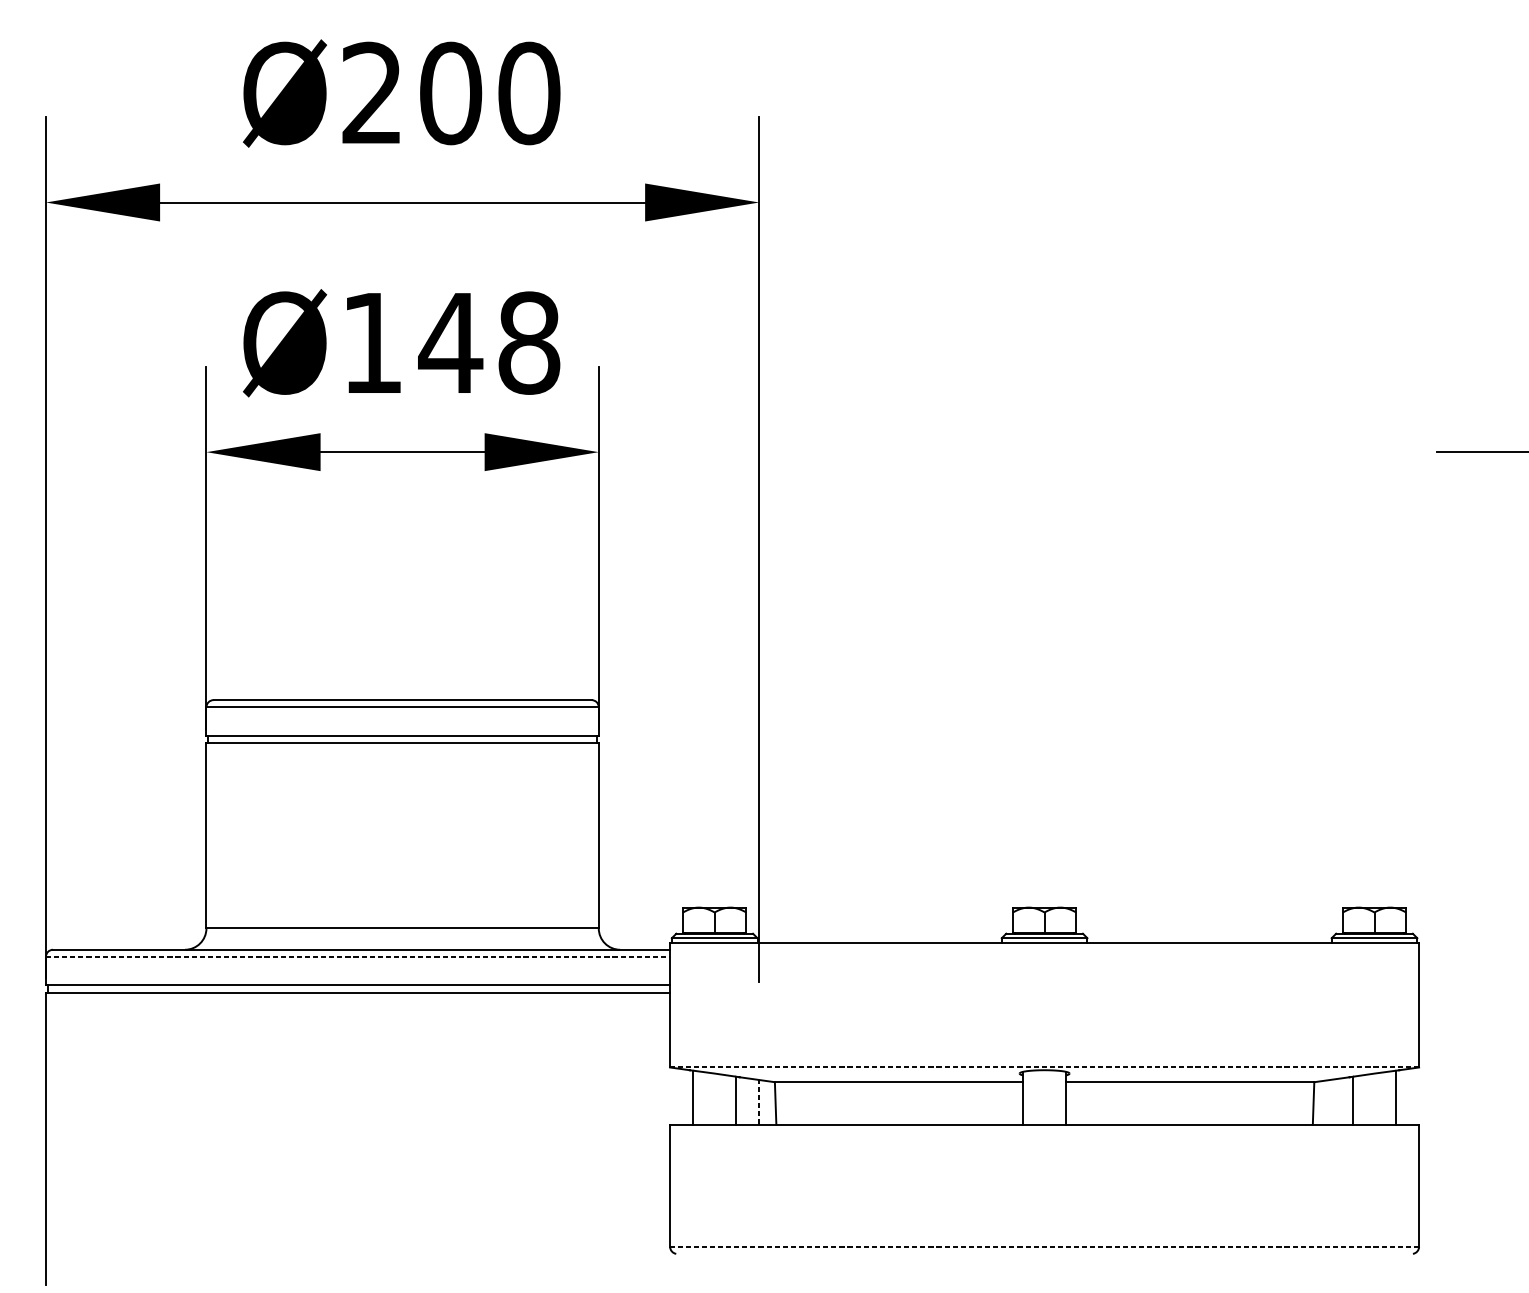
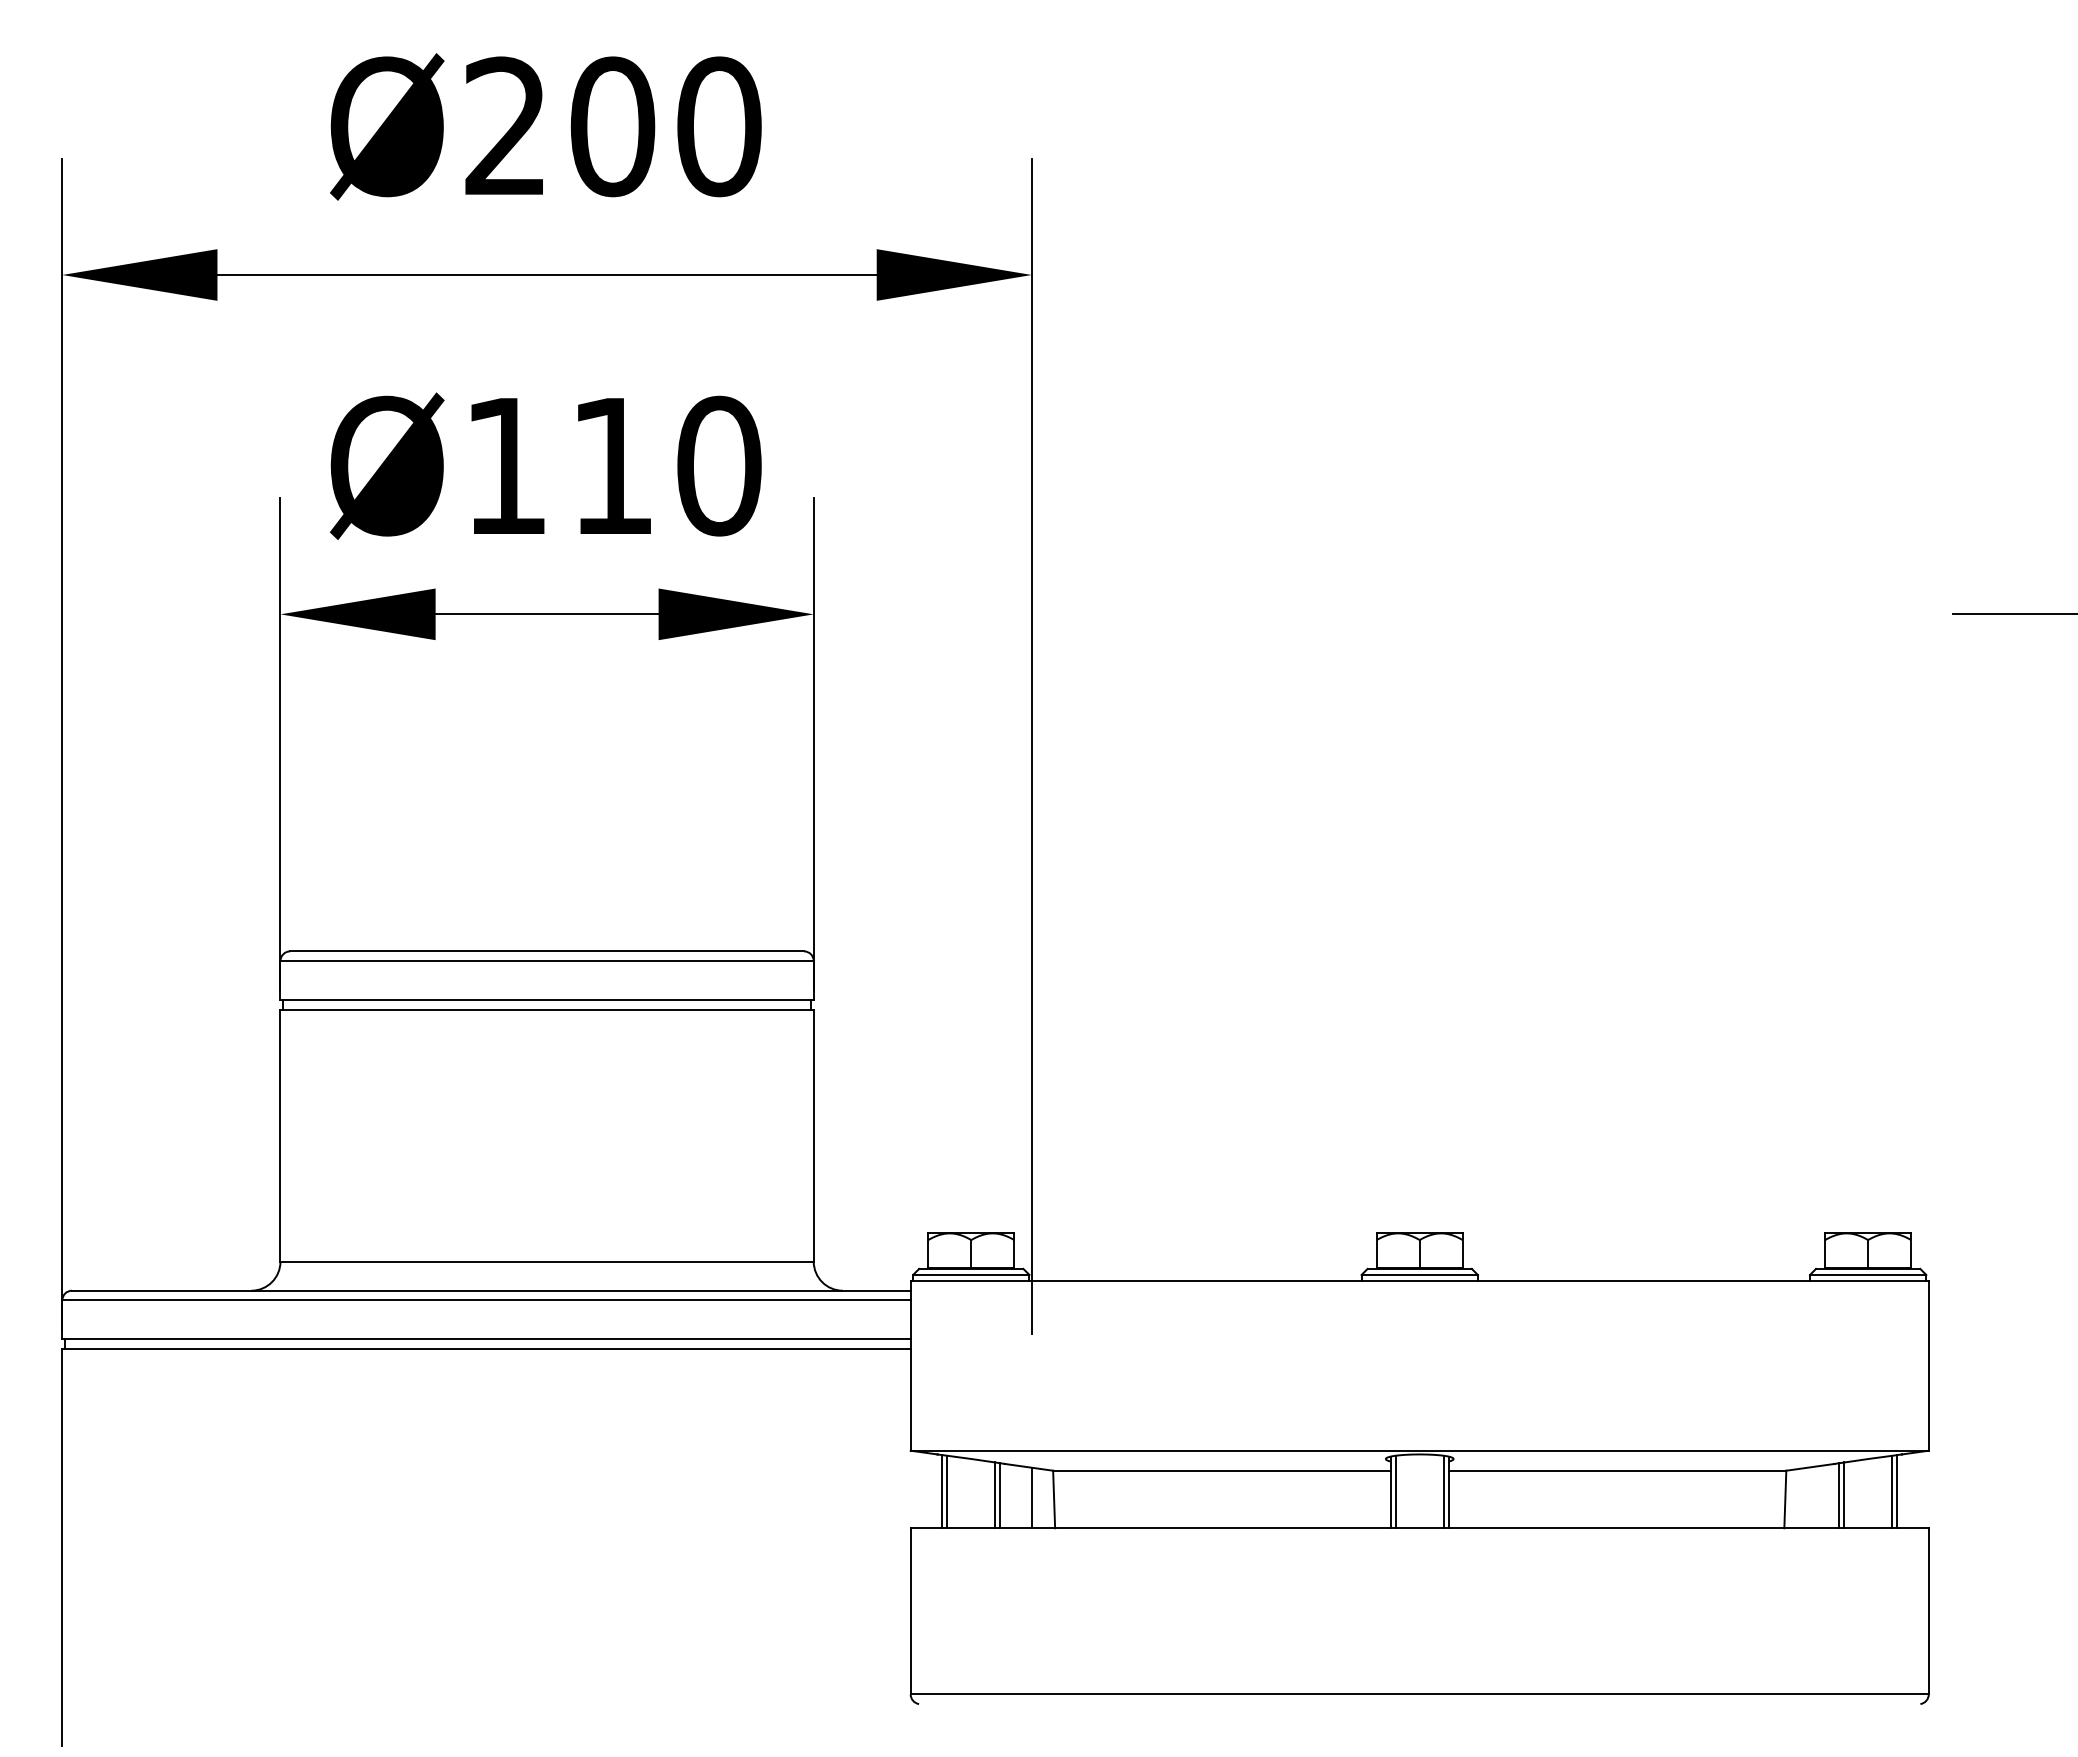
text: (488, 343) -> (664, 466), Ø148 -> Ø110
line: (358, 956) -> (487, 1300), dashed -> solid
line: (1044, 1067) -> (1419, 1450), dashed -> solid
line: (697, 1097) -> (947, 1491), added
line: (1026, 1097) -> (1395, 1491), added
line: (1062, 1097) -> (1443, 1491), added
line: (1392, 1097) -> (1892, 1491), added
line: (732, 1100) -> (995, 1495), added
line: (1357, 1100) -> (1844, 1495), added
line: (758, 1101) -> (1031, 1497), dashed -> solid
line: (1044, 1246) -> (1419, 1694), dashed -> solid

